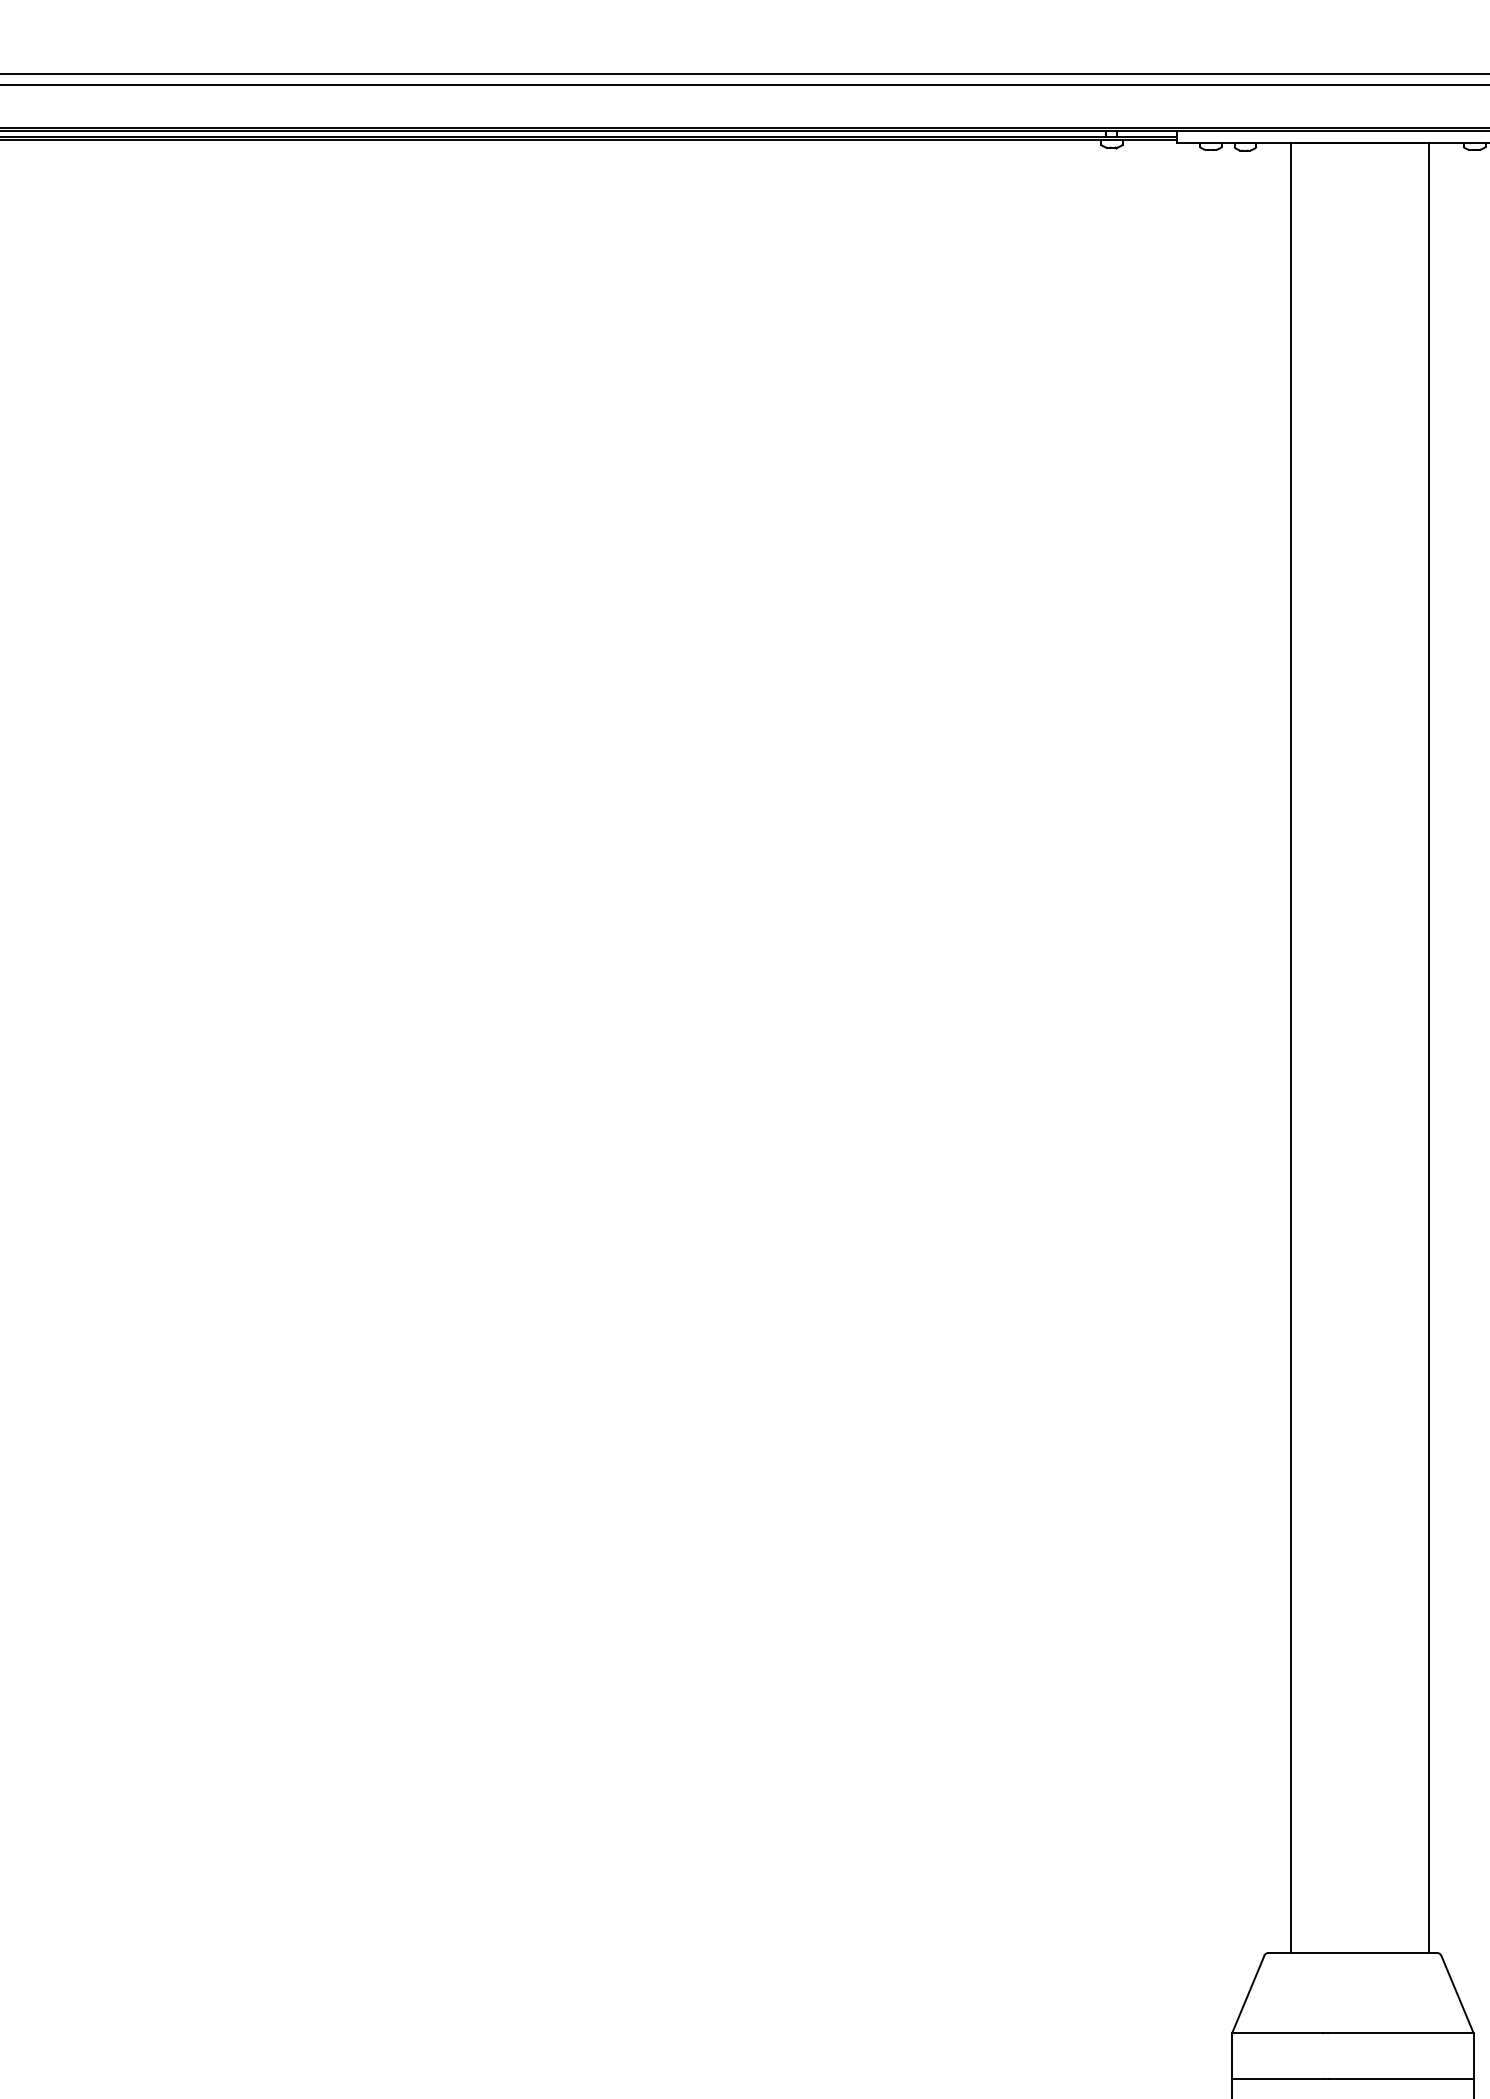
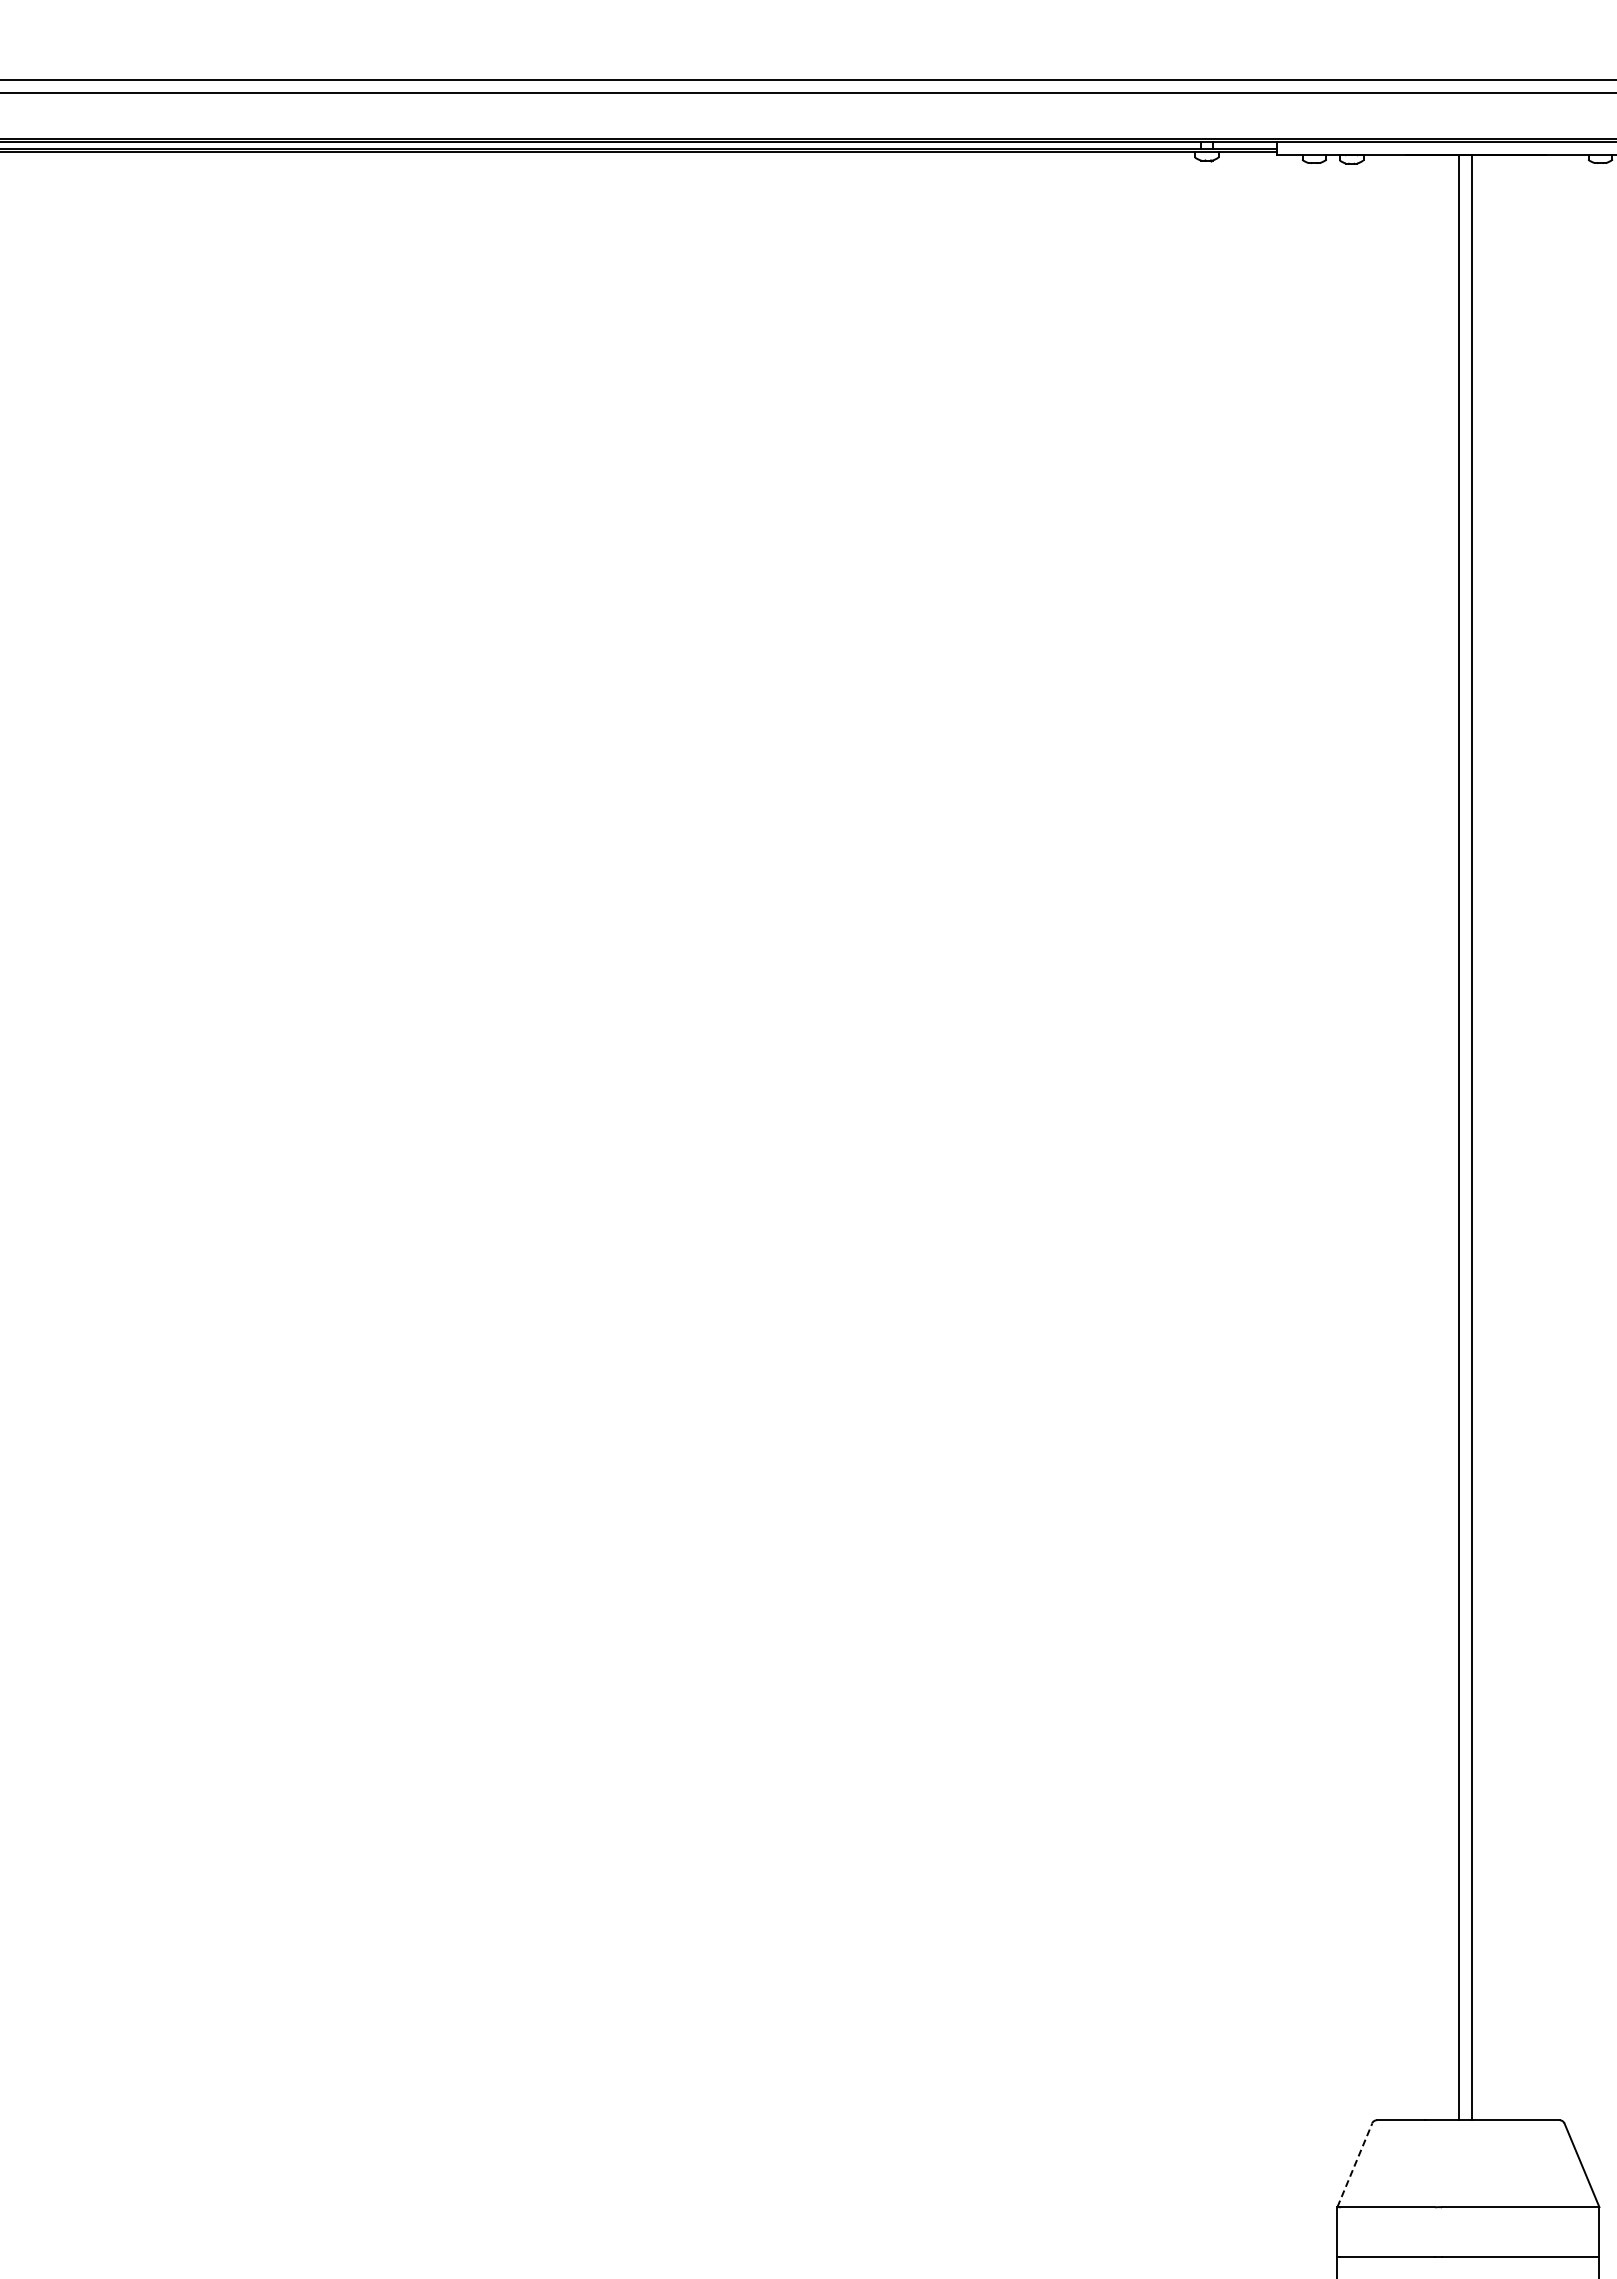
line: (1291, 1047) -> (1459, 1137), moved
line: (1428, 1047) -> (1471, 1137), moved
line: (1248, 1993) -> (1355, 2164), solid -> dashed

